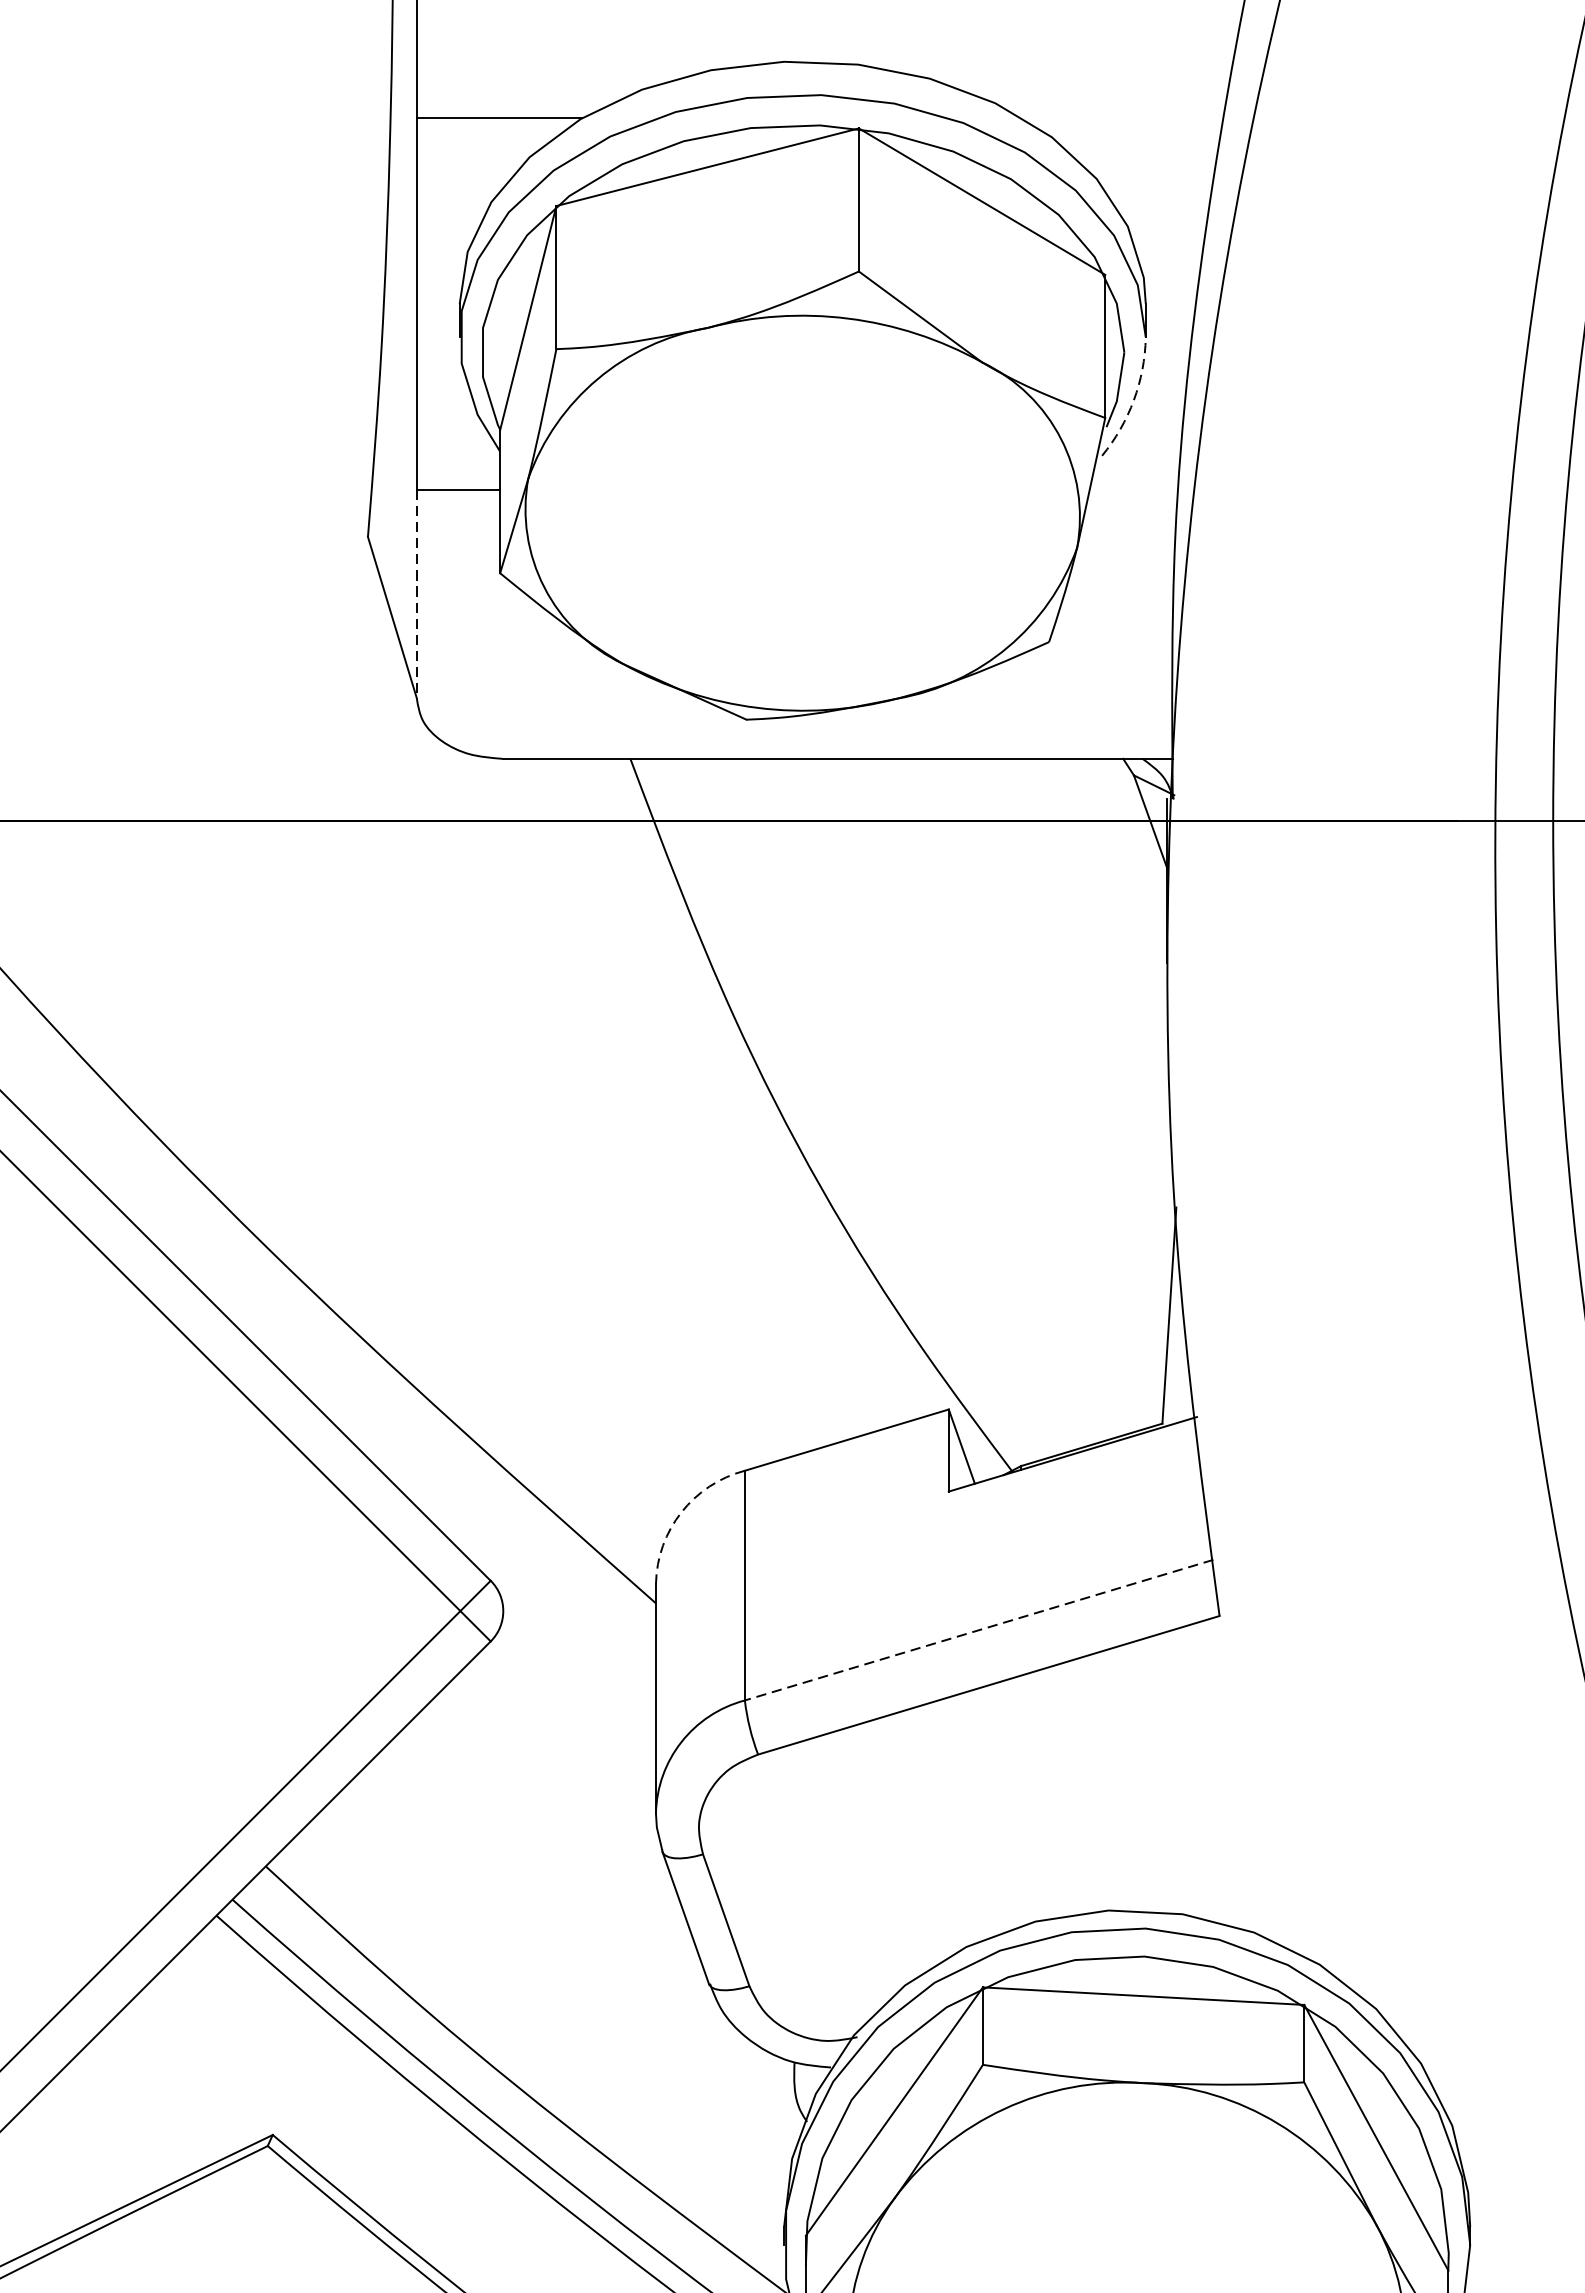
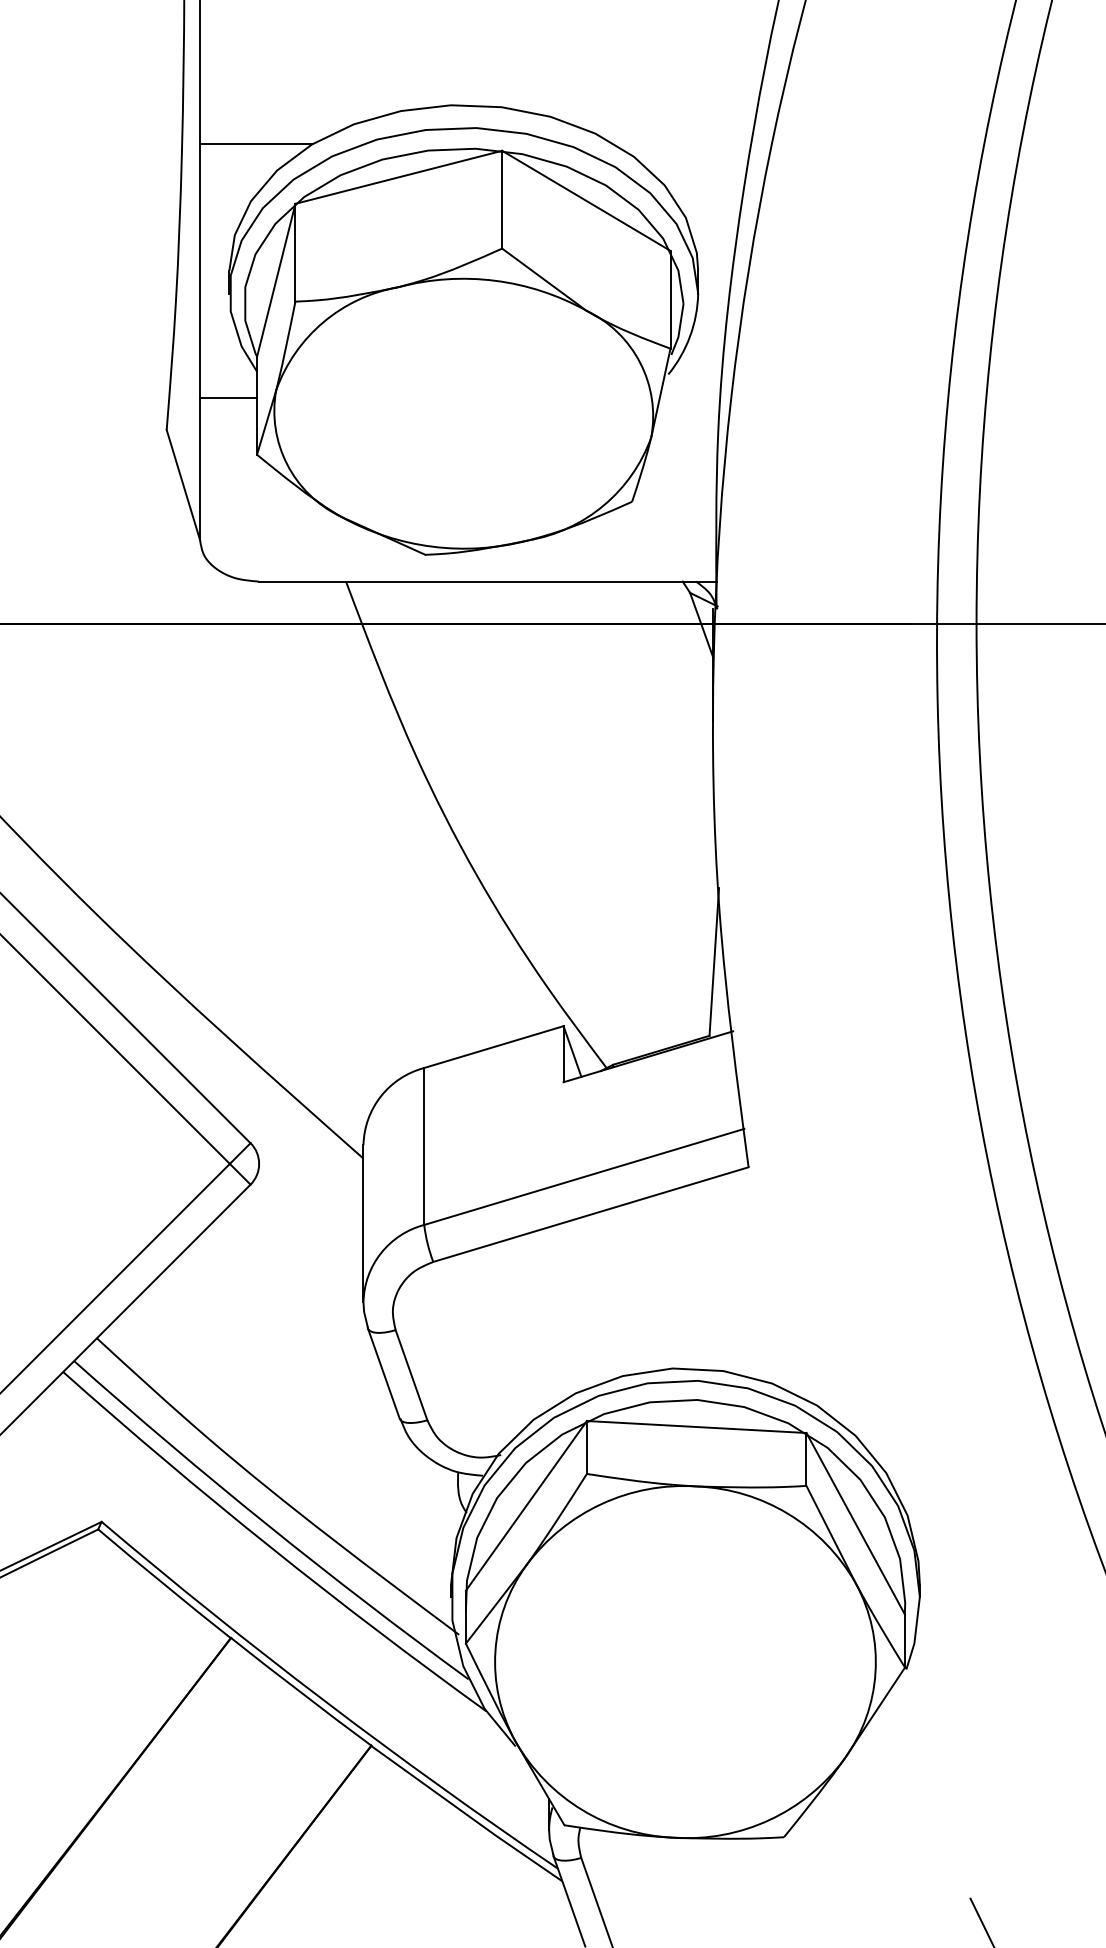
arc: (1134, 400) -> (690, 336), dashed -> solid
line: (417, 594) -> (200, 469), dashed -> solid
arc: (680, 1512) -> (380, 1096), dashed -> solid
line: (977, 1630) -> (583, 1177), dashed -> solid

